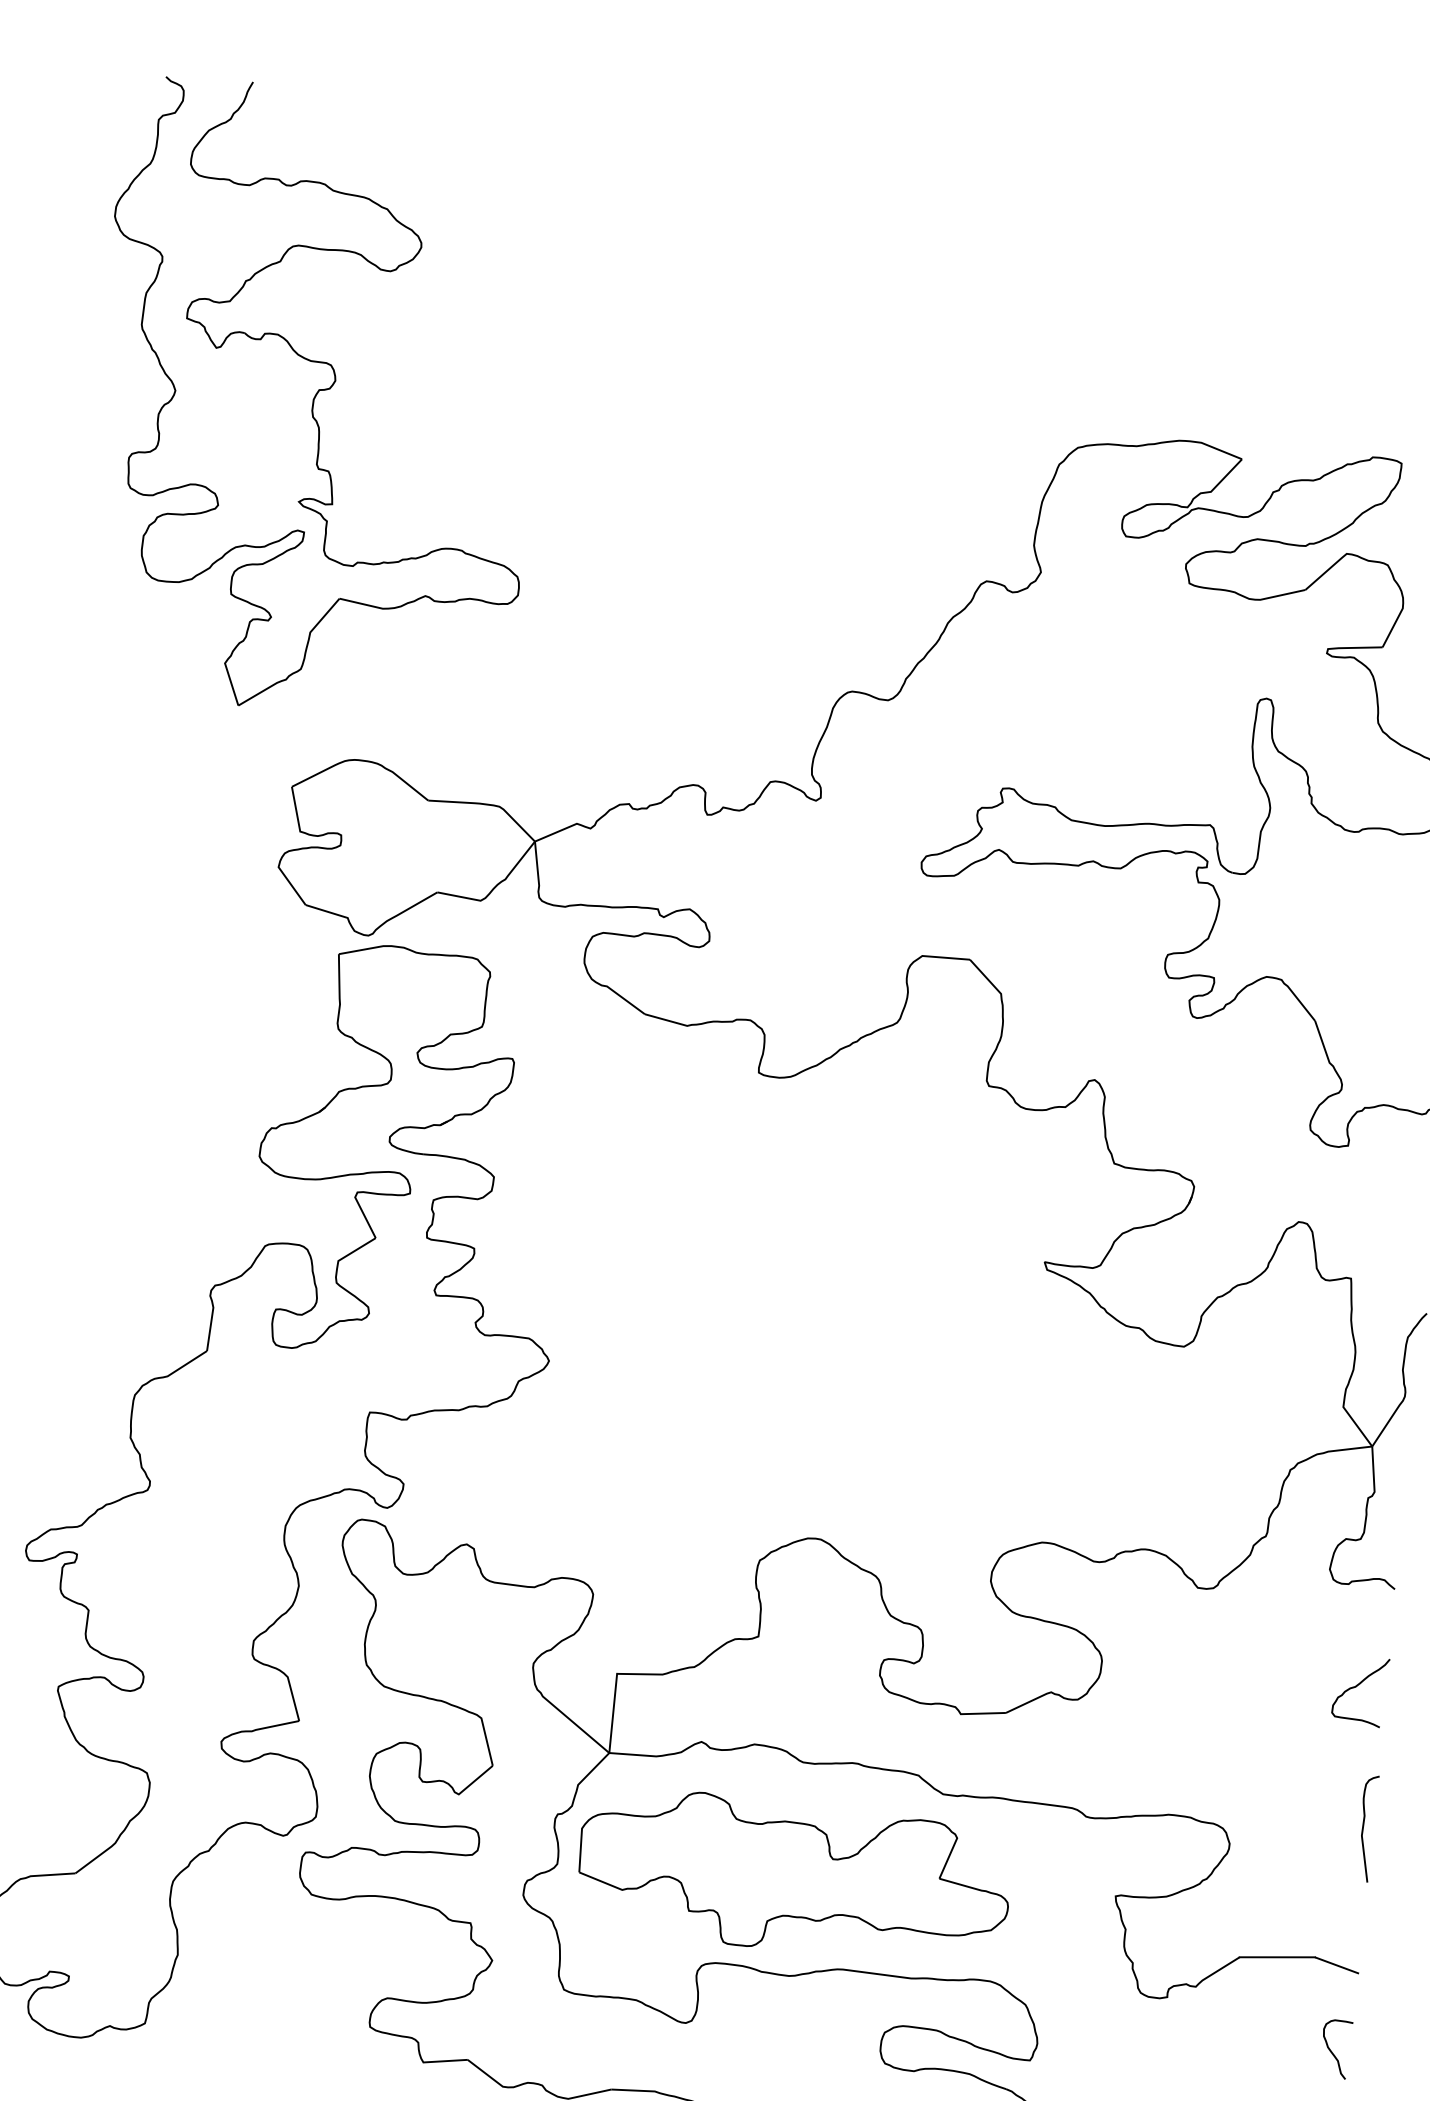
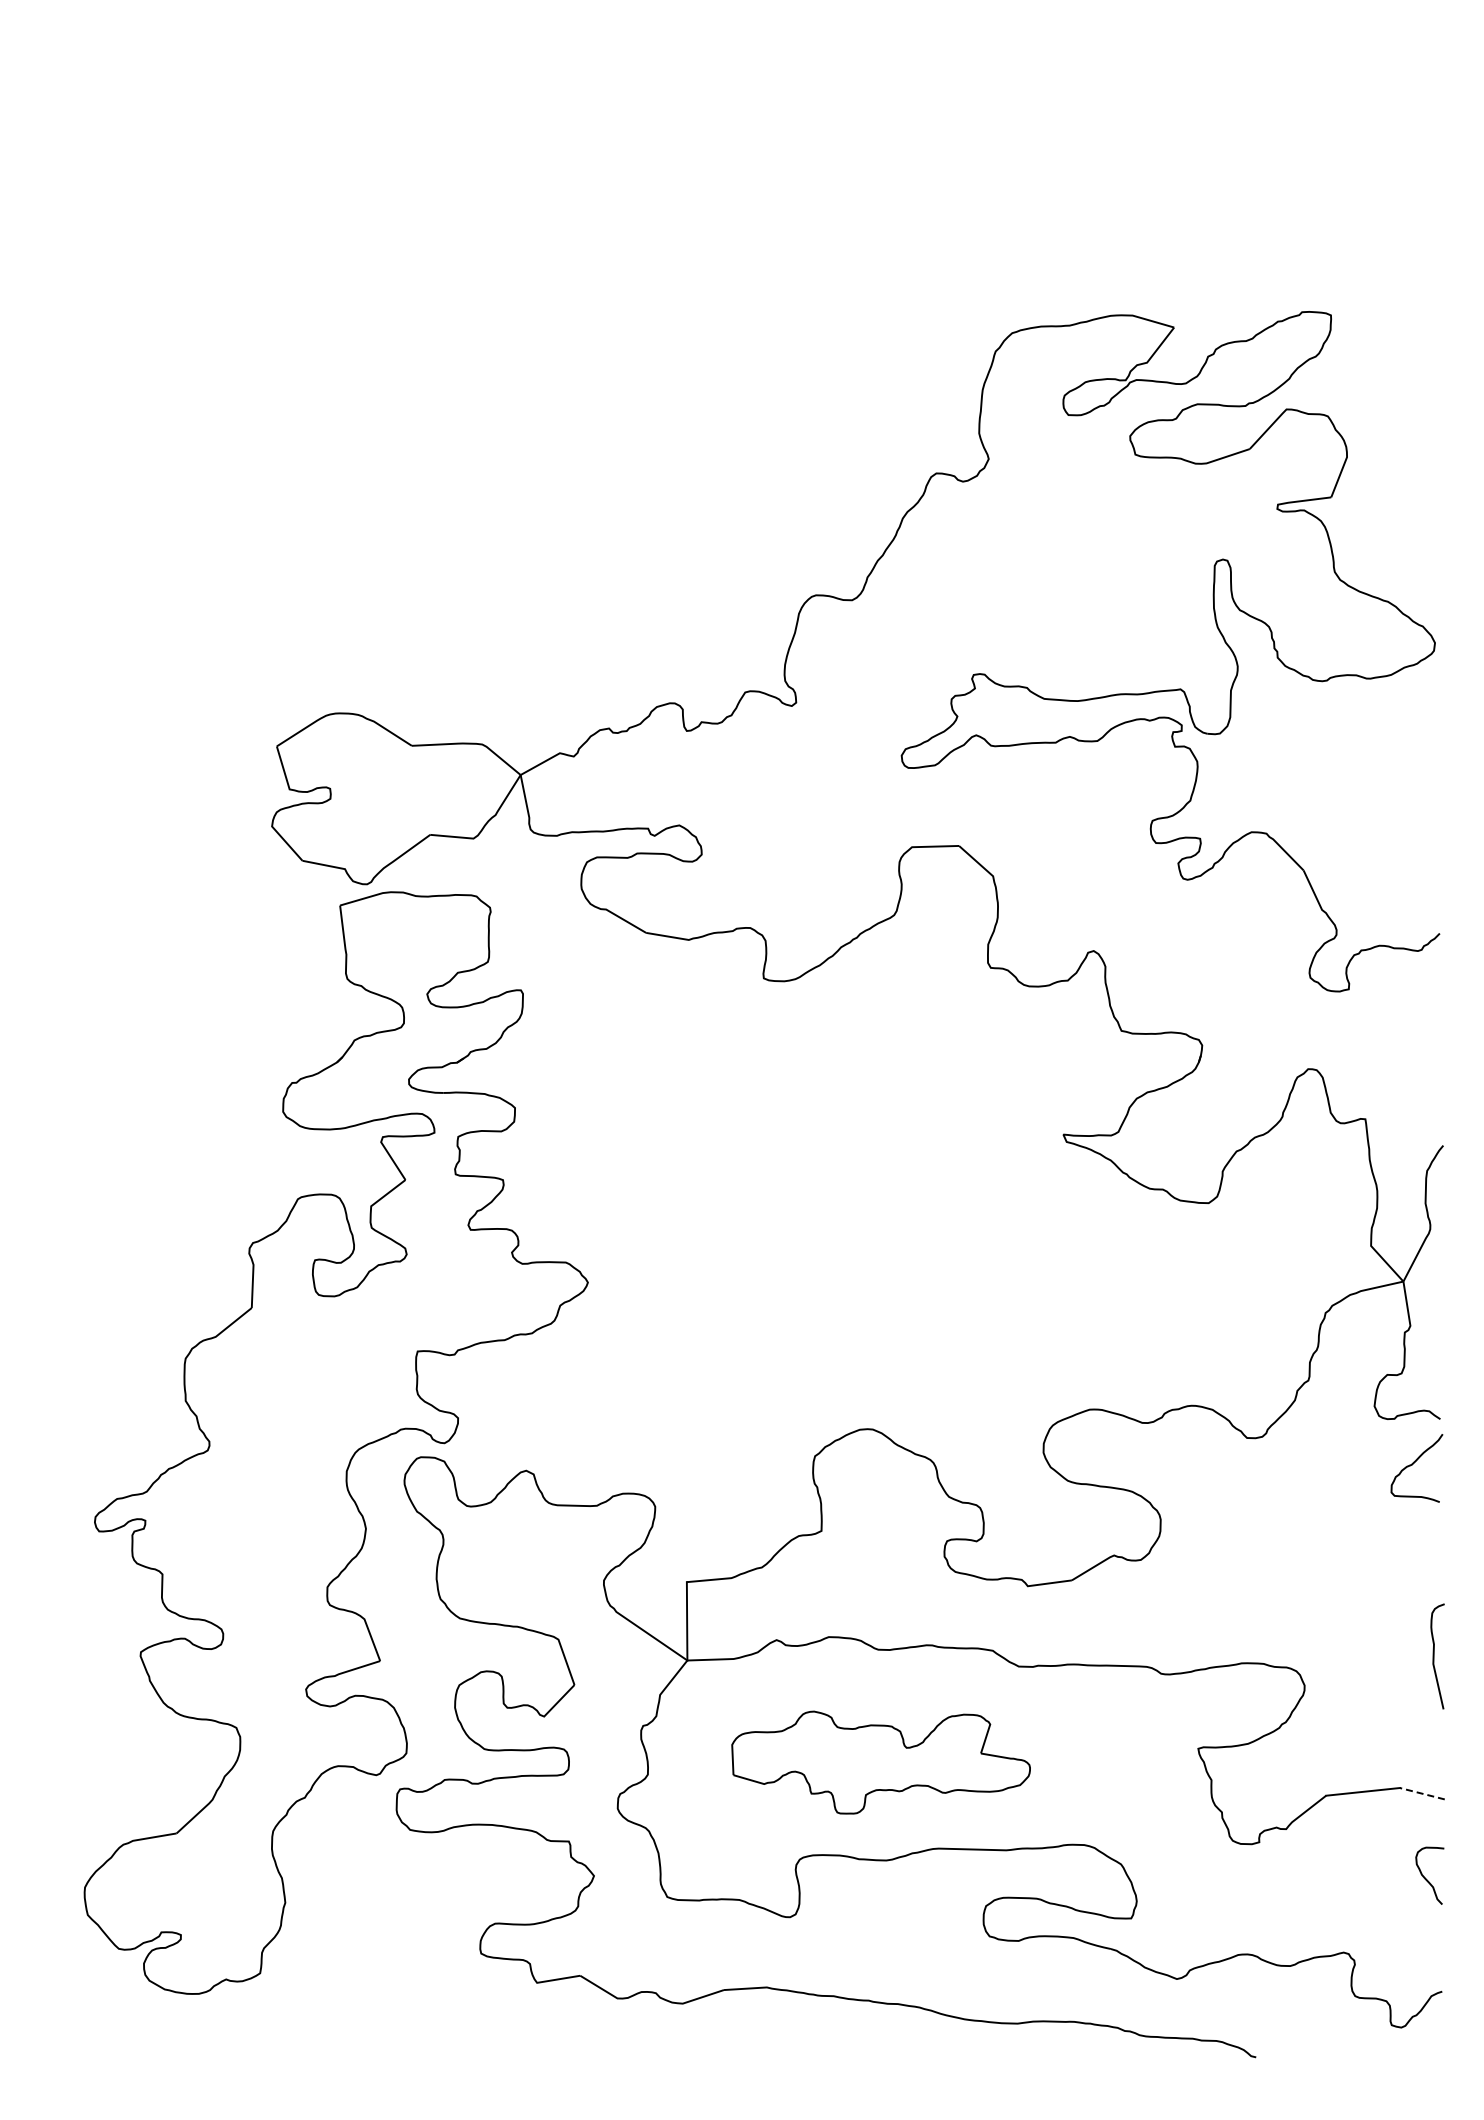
part: (316, 400) -> (261, 365), removed
curve: (1357, 1686) -> (1413, 1464), moved
part: (793, 1876) -> (880, 1762), size x0.7
line: (1336, 1965) -> (1421, 1793), solid -> dashed

